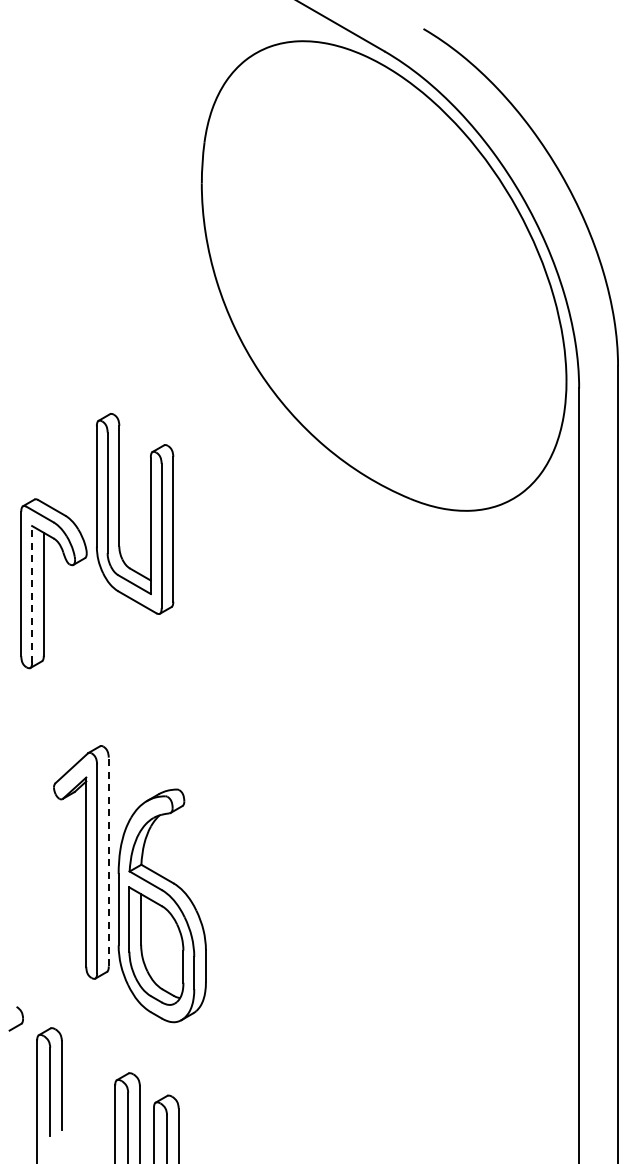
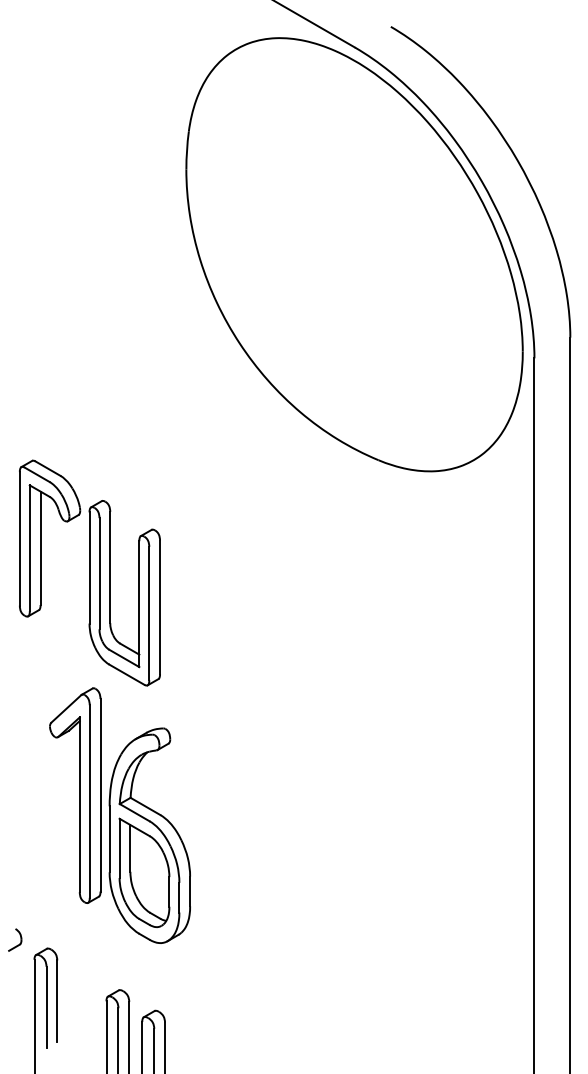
part: (150, 513) -> (139, 592), moved
line: (32, 593) -> (30, 547), dashed -> solid
line: (108, 861) -> (100, 794), dashed -> solid

